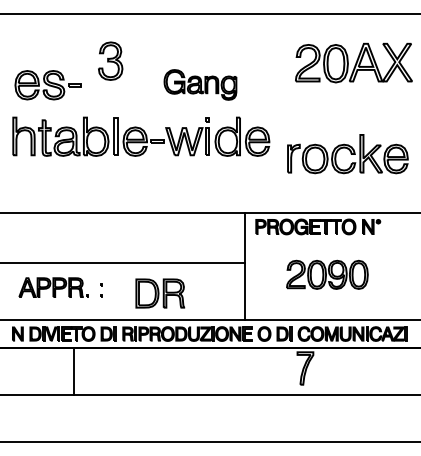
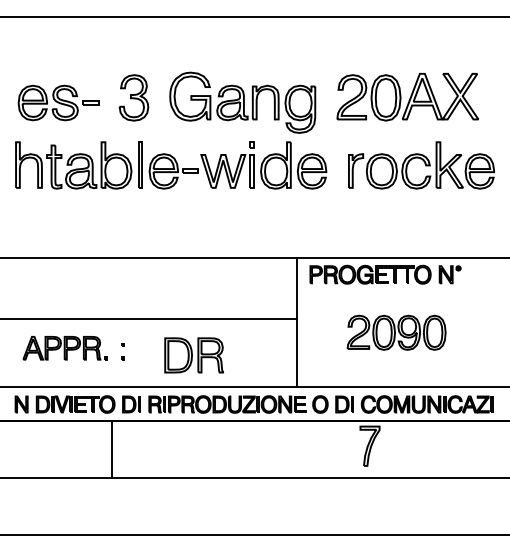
part: (110, 60) -> (133, 97), moved
part: (353, 63) -> (407, 97), moved
part: (200, 84) -> (242, 102), size x1.67
part: (347, 154) -> (421, 165), moved
line: (73, 371) -> (111, 449), moved

